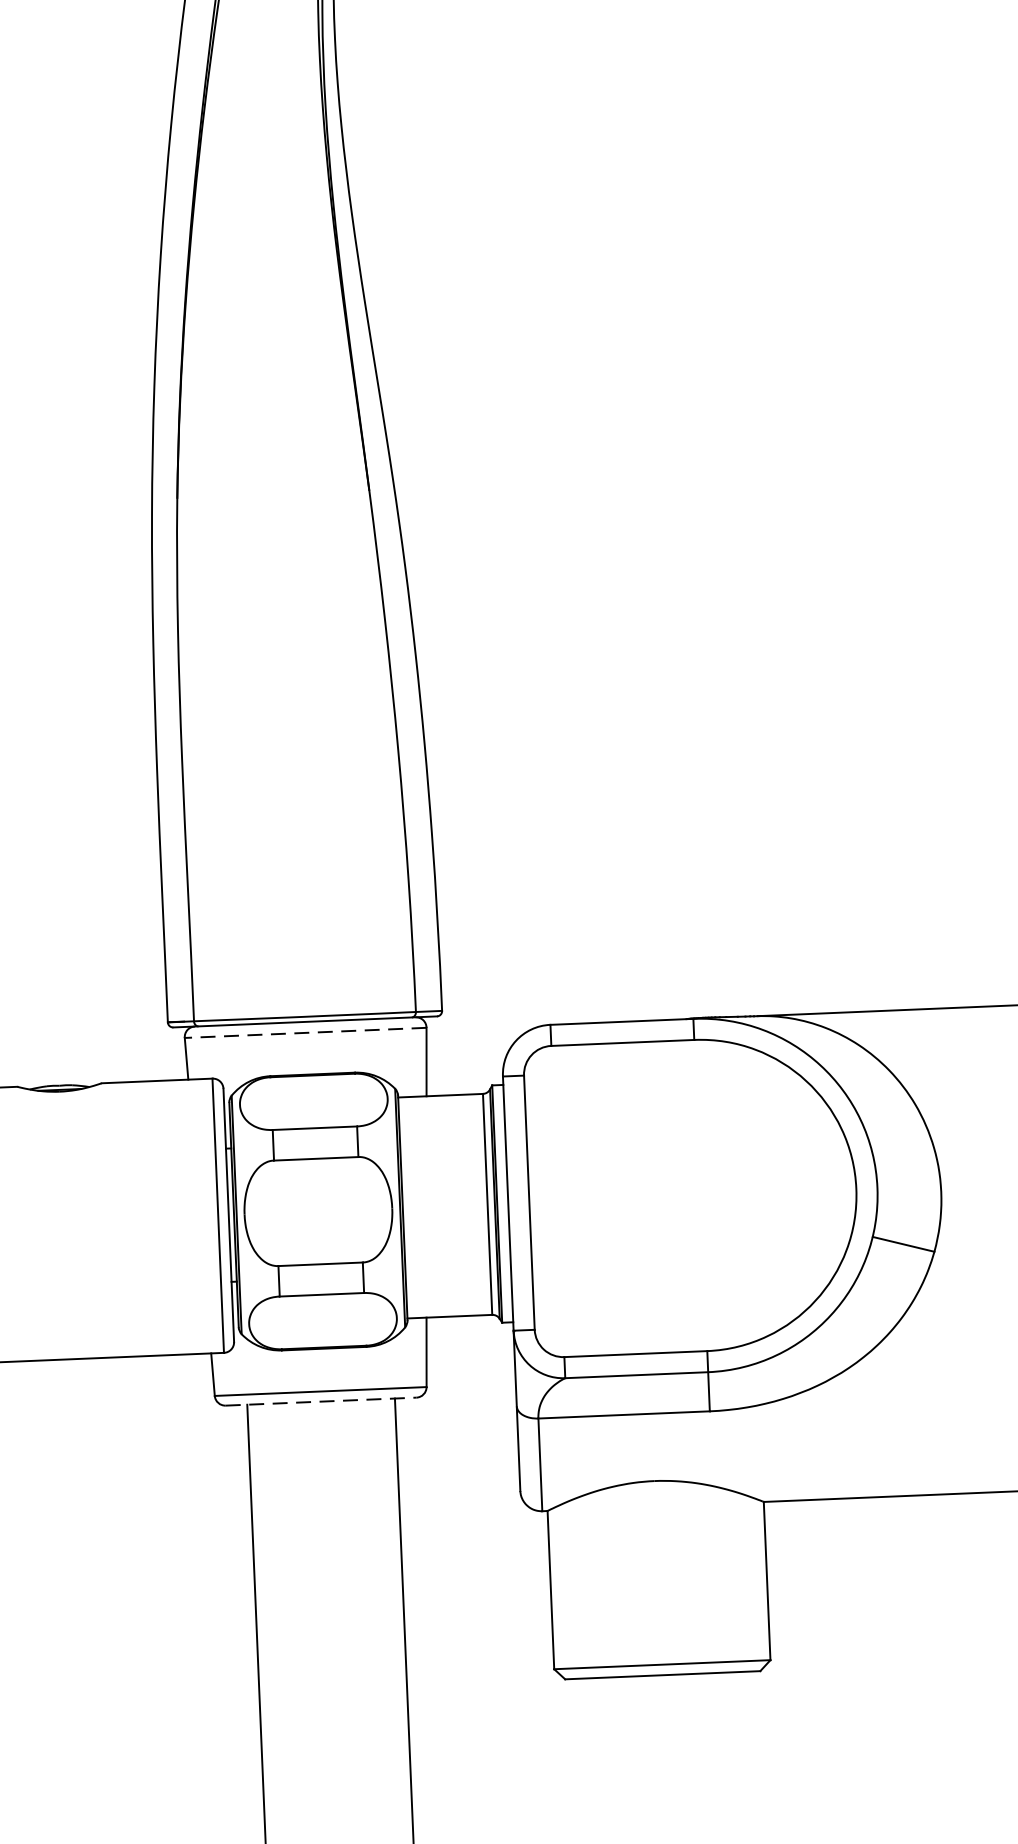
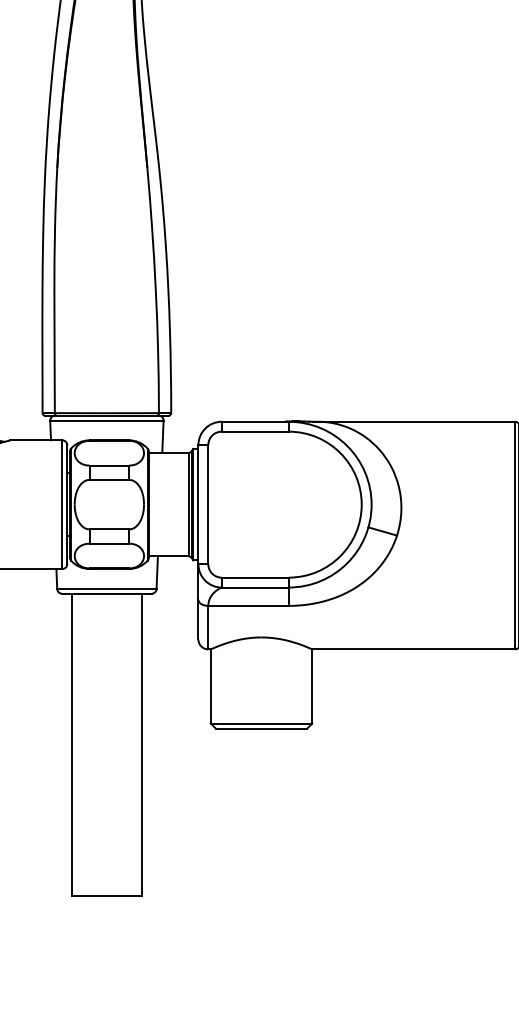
line: (304, 1032) -> (106, 420), dashed -> solid
line: (320, 1401) -> (106, 593), dashed -> solid

